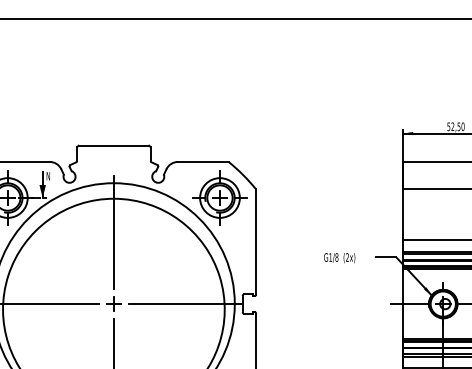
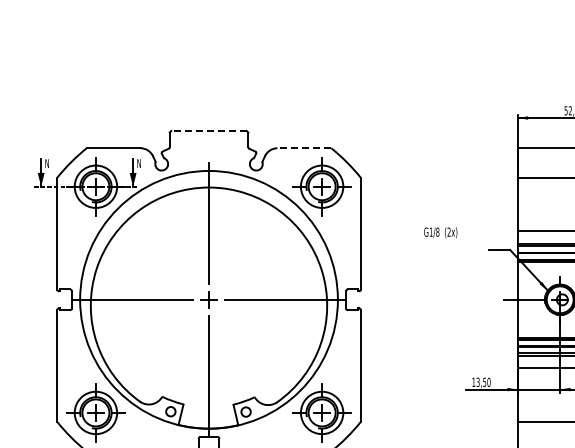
line: (114, 145) -> (209, 130), solid -> dashed
line: (203, 162) -> (304, 148), solid -> dashed
text: (339, 257) -> (440, 232), moved

